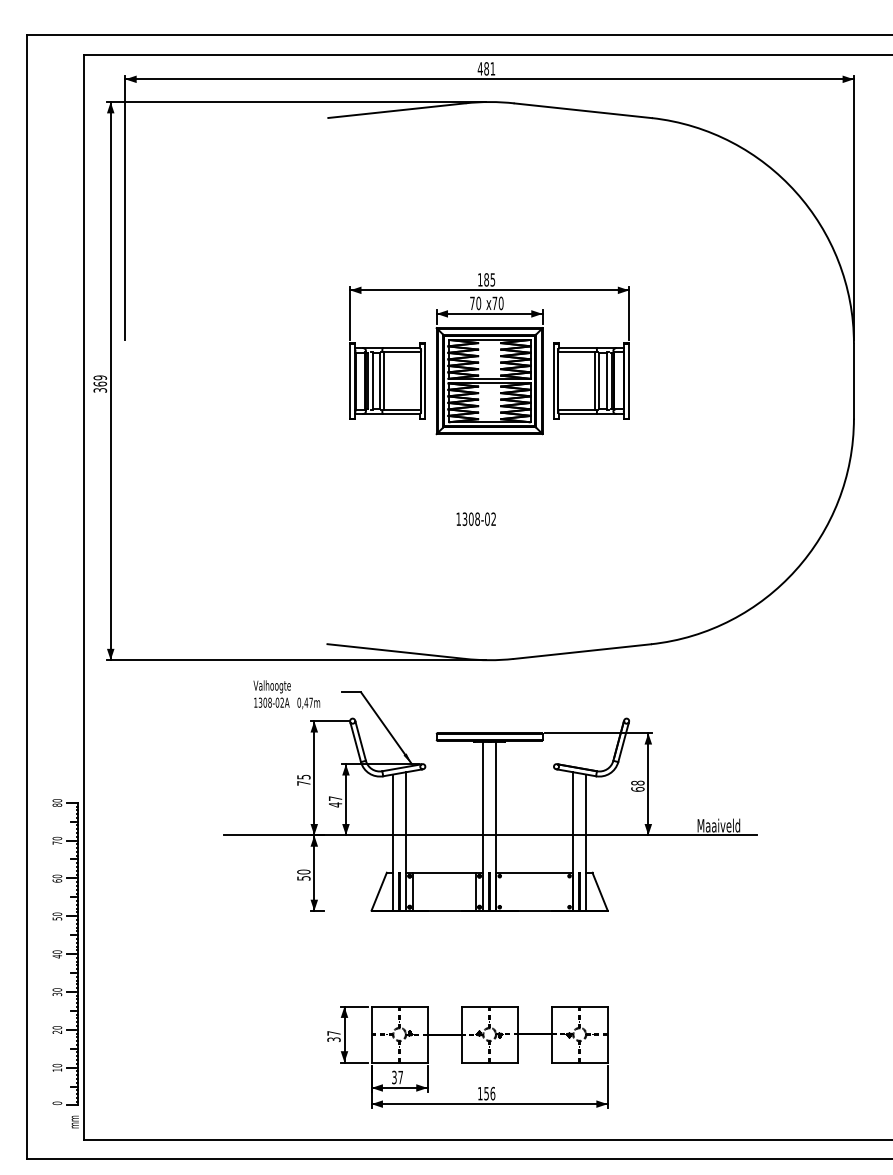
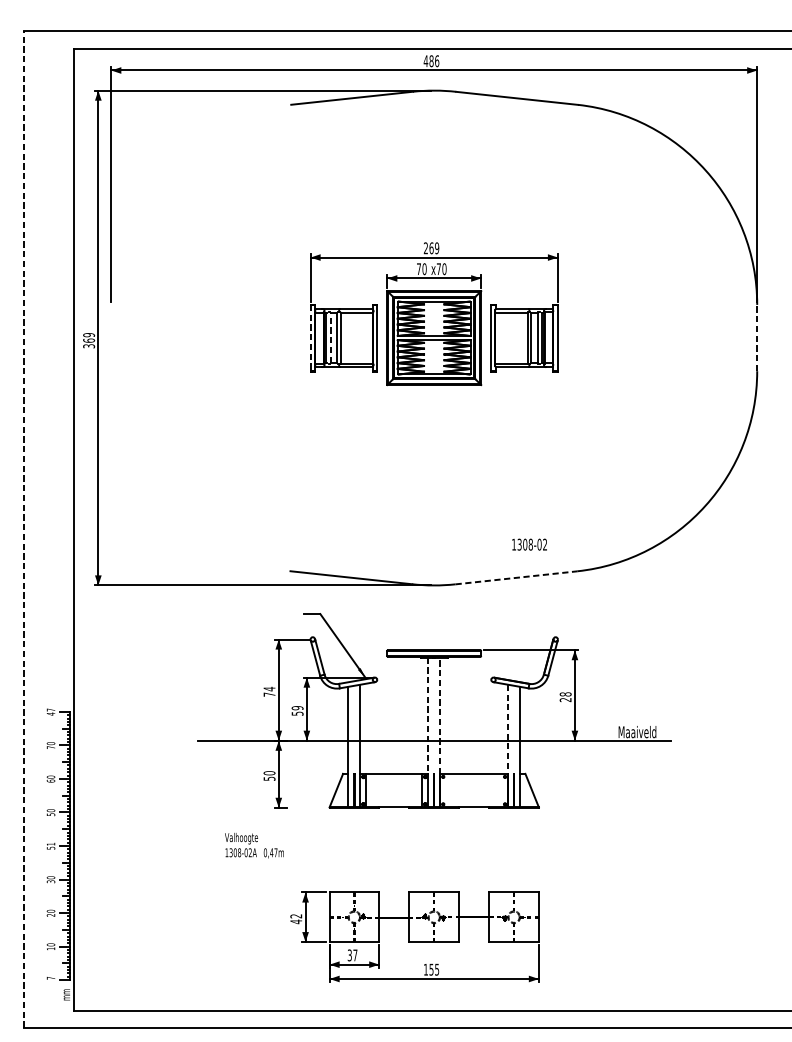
text: (492, 68) -> (436, 60), 481 -> 486
text: (486, 279) -> (431, 247), 185 -> 269
line: (372, 380) -> (330, 337), solid -> dashed
line: (853, 380) -> (756, 337), solid -> dashed
line: (350, 381) -> (310, 338), solid -> dashed
text: (475, 518) -> (528, 544), moved
line: (26, 597) -> (23, 529), solid -> dashed
line: (582, 651) -> (516, 577), solid -> dashed
text: (286, 694) -> (254, 845), moved
text: (303, 776) -> (269, 688), 75 -> 74
text: (637, 789) -> (565, 700), 68 -> 28
text: (335, 801) -> (297, 710), 47 -> 59
text: (57, 803) -> (51, 712), 80 -> 47
line: (482, 807) -> (427, 716), solid -> dashed
line: (496, 807) -> (440, 716), solid -> dashed
line: (573, 822) -> (508, 729), solid -> dashed
text: (57, 954) -> (51, 846), 40 -> 51
text: (333, 1036) -> (295, 919), 37 -> 42
text: (492, 1093) -> (436, 969), 156 -> 155
text: (57, 1103) -> (51, 978), 0 -> 7

